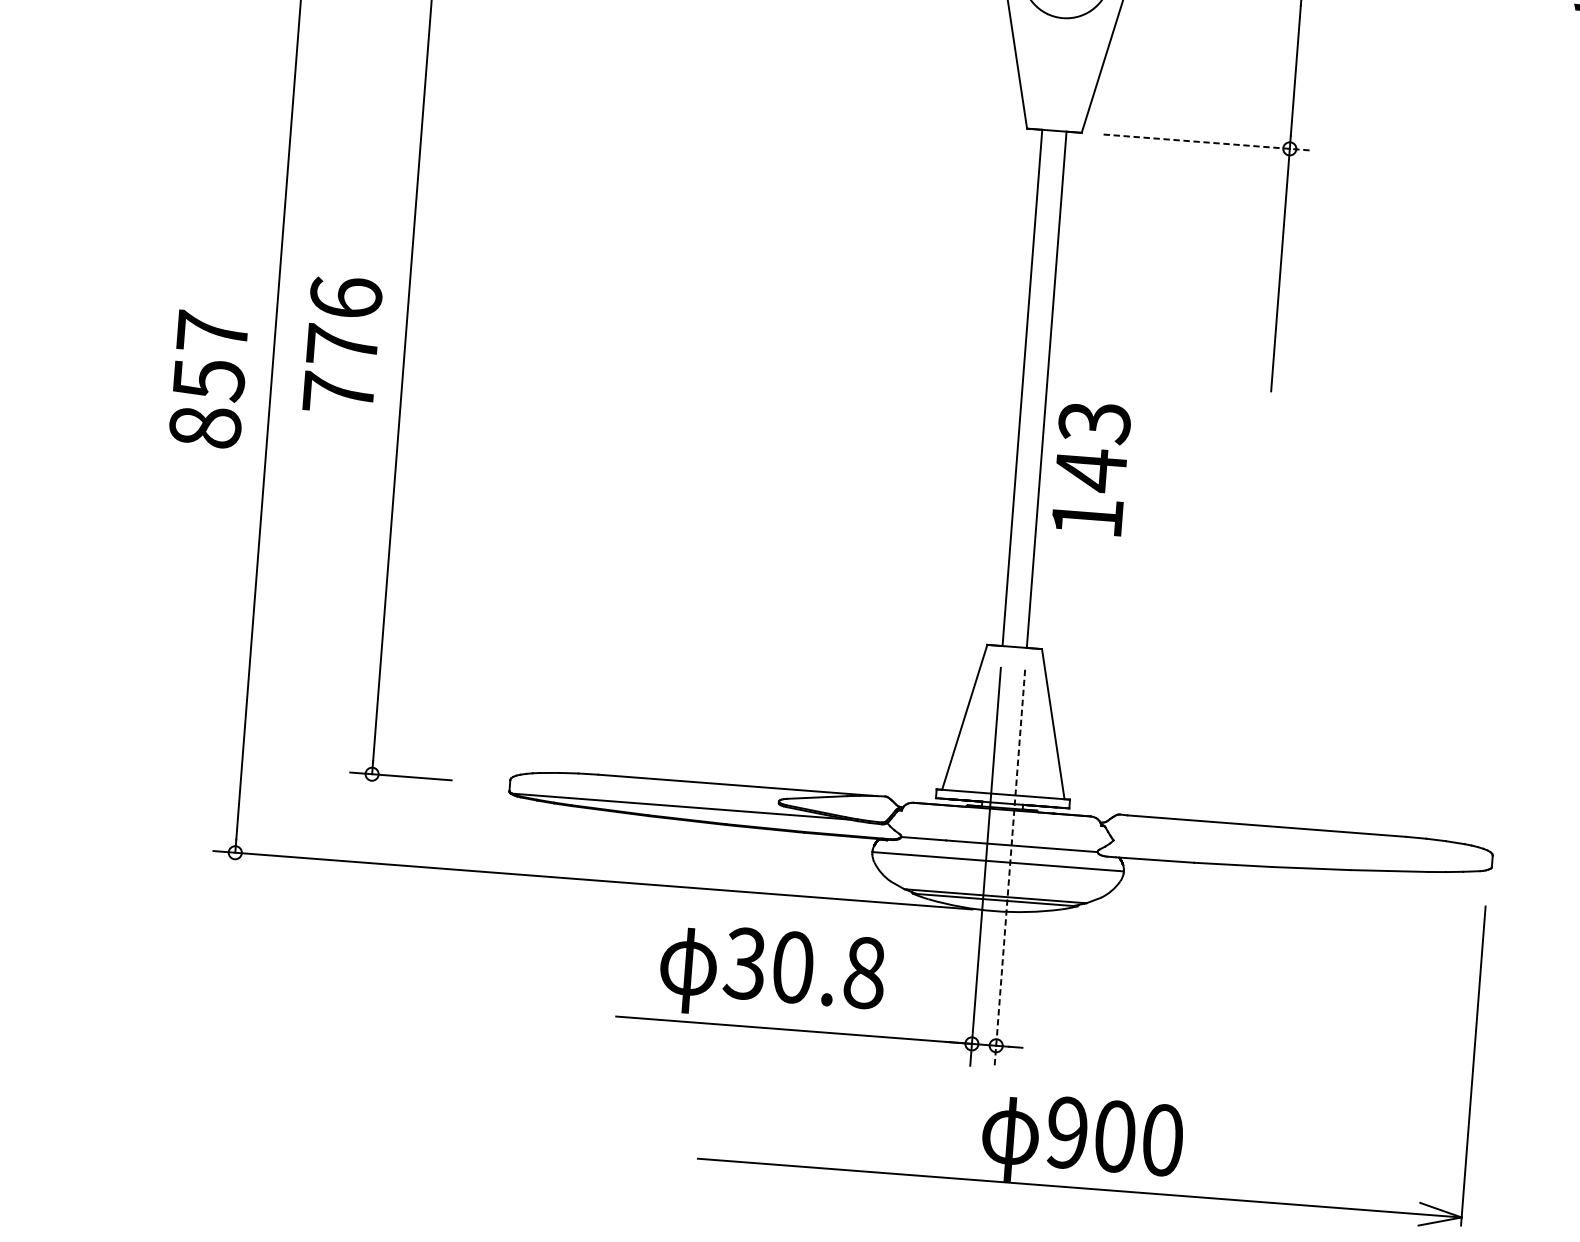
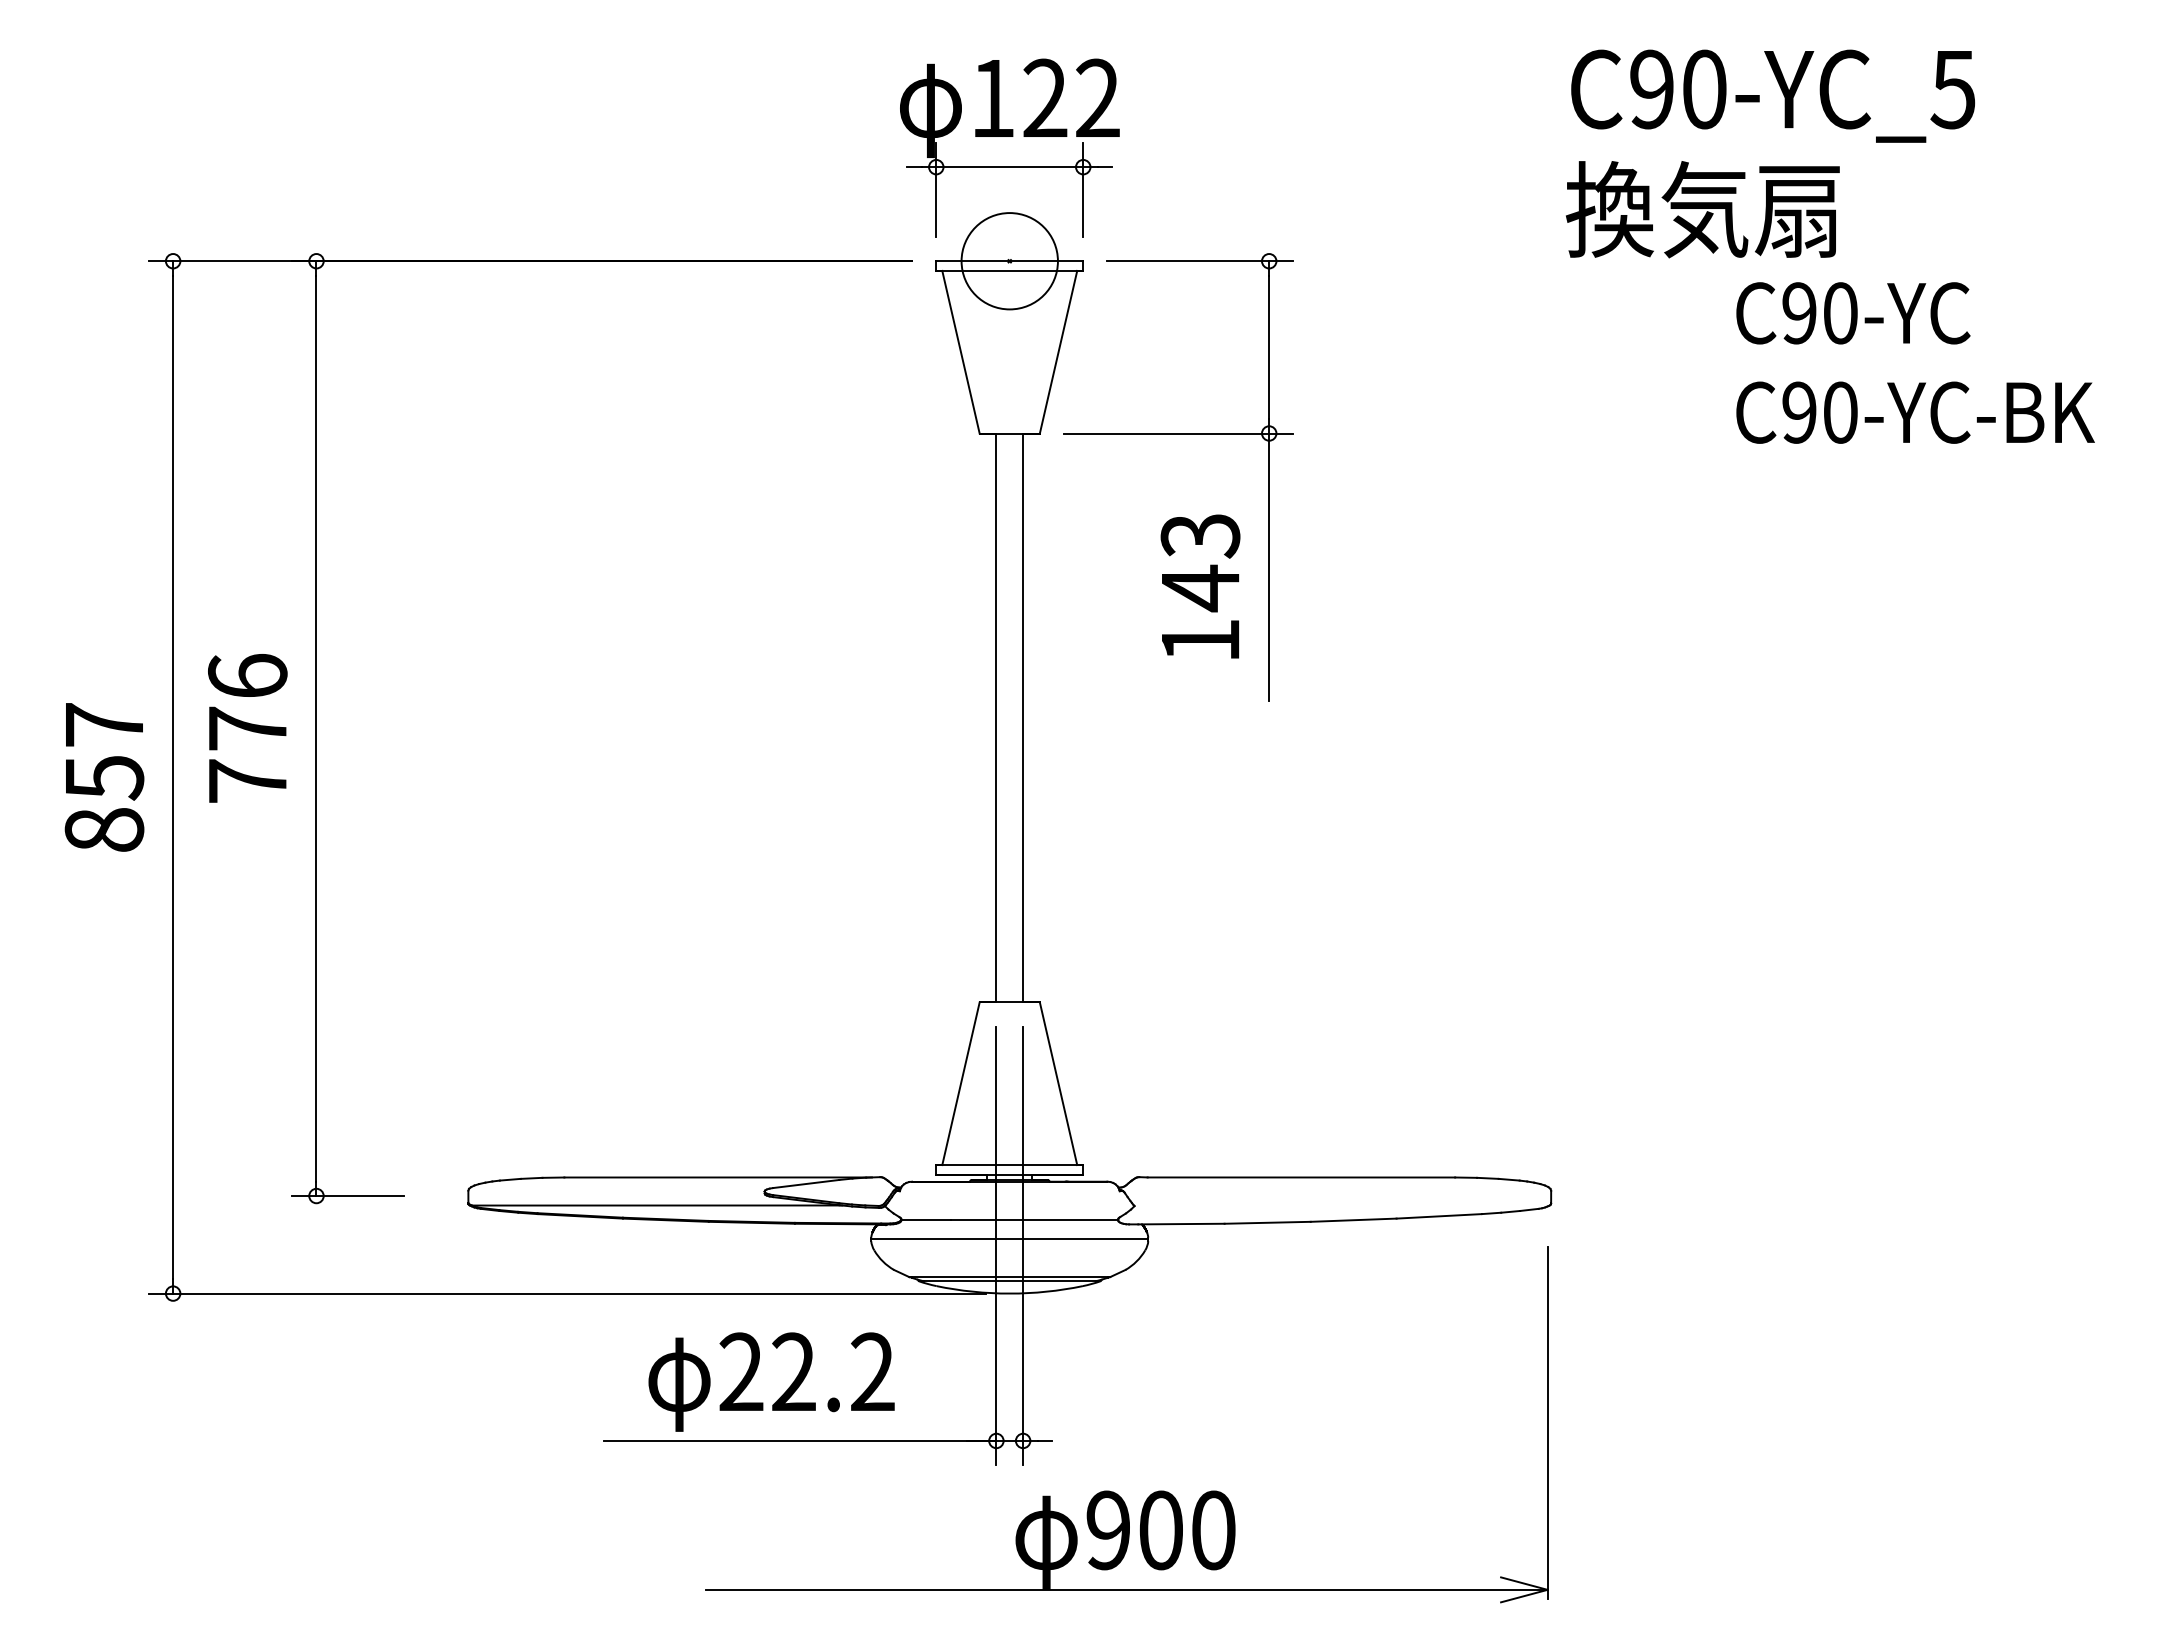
line: (1207, 142) -> (1178, 433), dashed -> solid
text: (1091, 468) -> (1200, 586), moved
line: (1010, 869) -> (1023, 1246), dashed -> solid
text: (804, 968) -> (806, 1372), 30.8 -> 22.2

